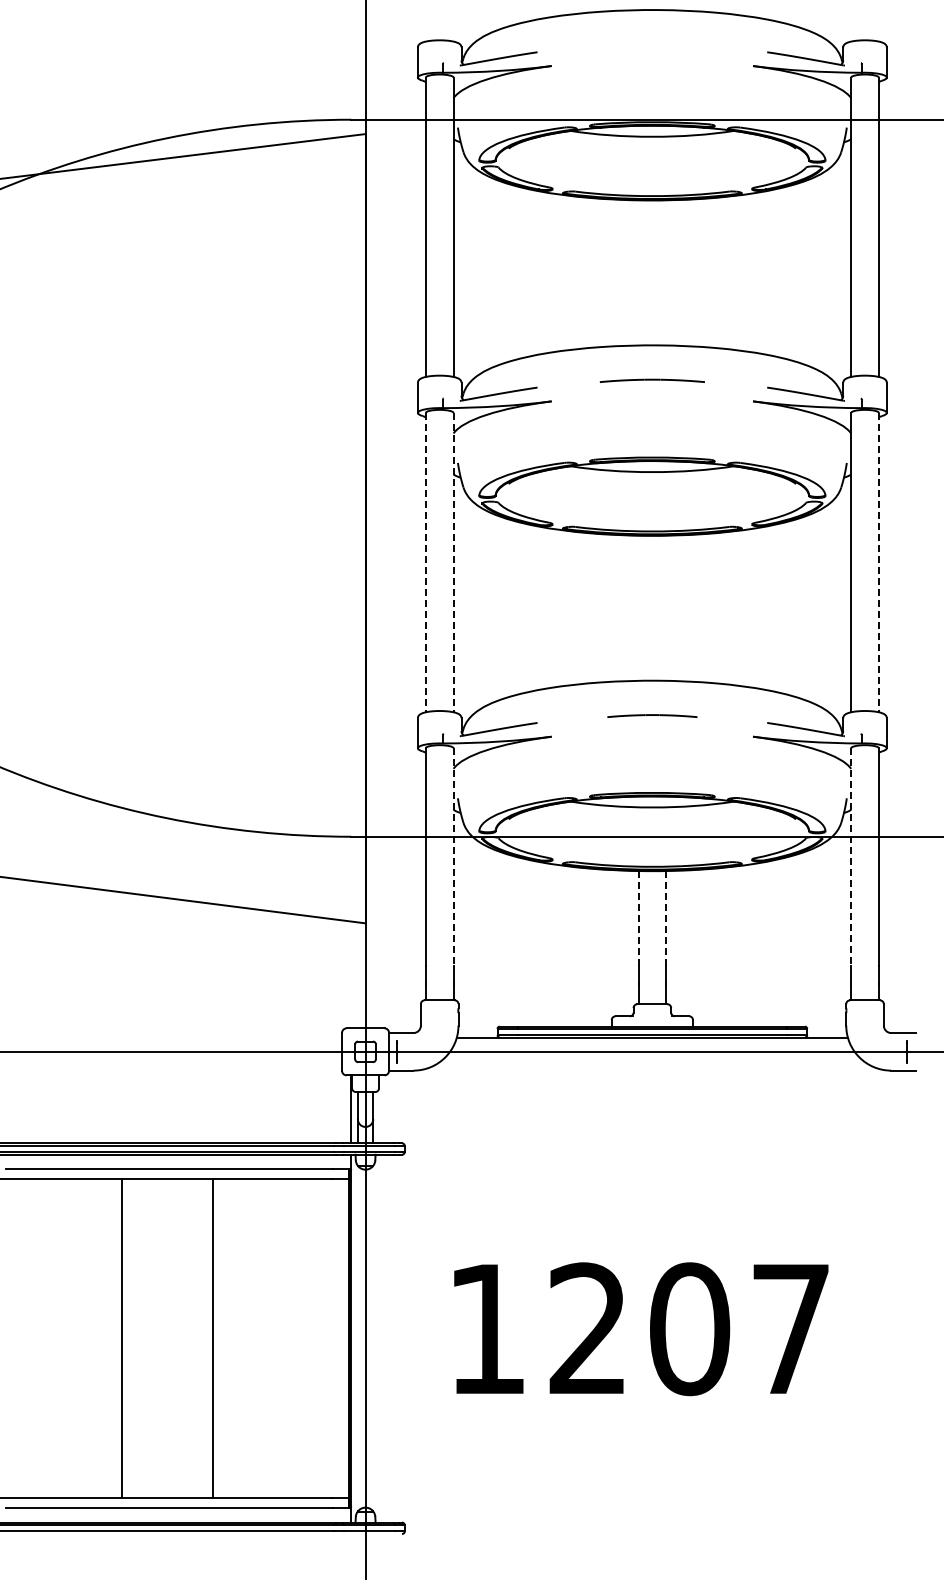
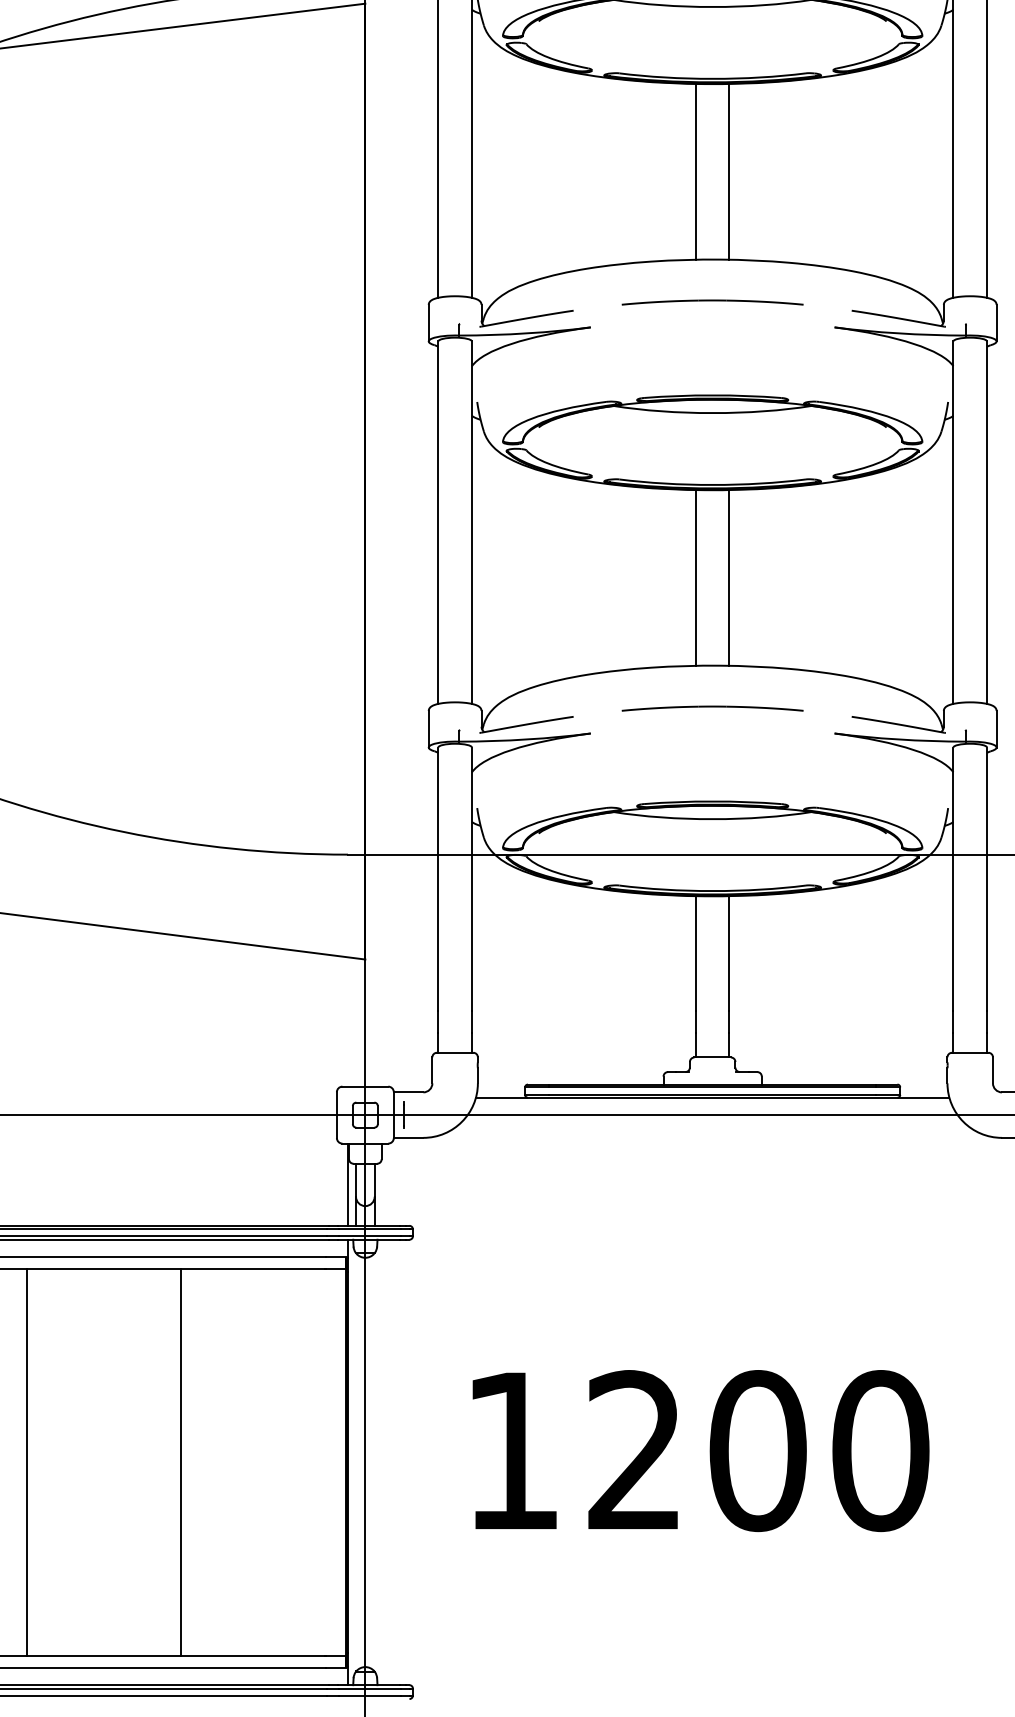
line: (638, 272) -> (695, 171), added
line: (666, 272) -> (729, 171), added
part: (652, 380) -> (712, 302), size x1.43
line: (425, 562) -> (437, 522), dashed -> solid
line: (453, 562) -> (471, 522), dashed -> solid
line: (878, 562) -> (986, 522), dashed -> solid
line: (638, 607) -> (695, 577), added
line: (666, 607) -> (729, 577), added
part: (652, 715) -> (712, 707), size x1.67
line: (453, 857) -> (471, 879), dashed -> solid
line: (851, 857) -> (953, 879), dashed -> solid
line: (638, 918) -> (695, 953), dashed -> solid
line: (666, 918) -> (729, 953), dashed -> solid
text: (791, 1329) -> (881, 1451), 1207 -> 1200
line: (122, 1338) -> (27, 1462), moved

